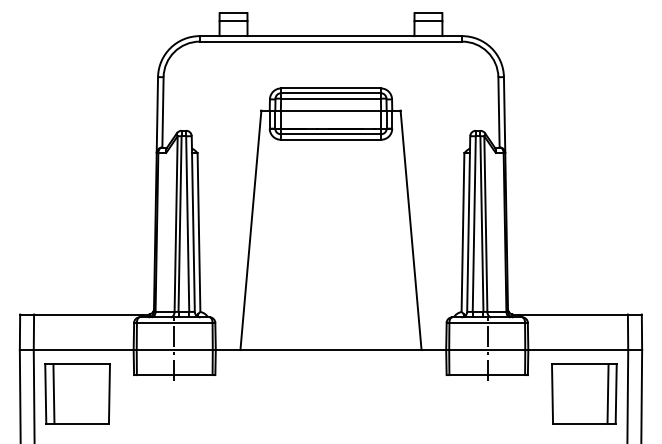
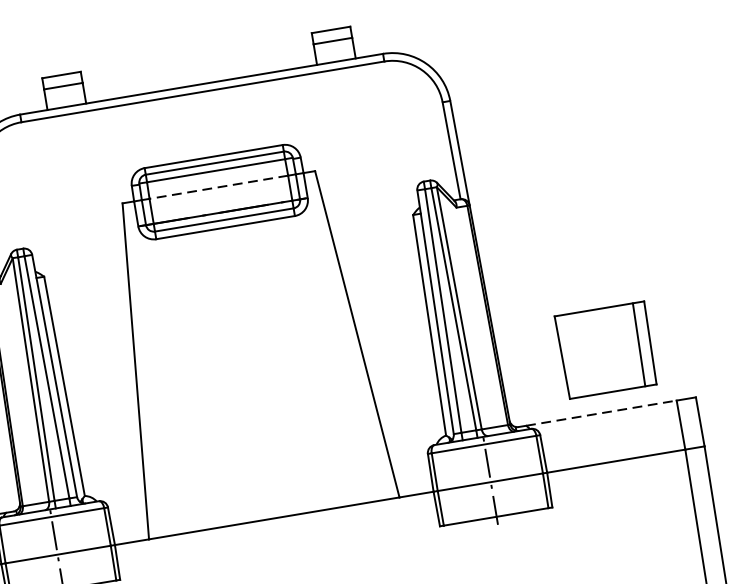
line: (330, 110) -> (218, 187), solid -> dashed
line: (573, 314) -> (601, 413), solid -> dashed
part: (584, 393) -> (606, 349), moved

